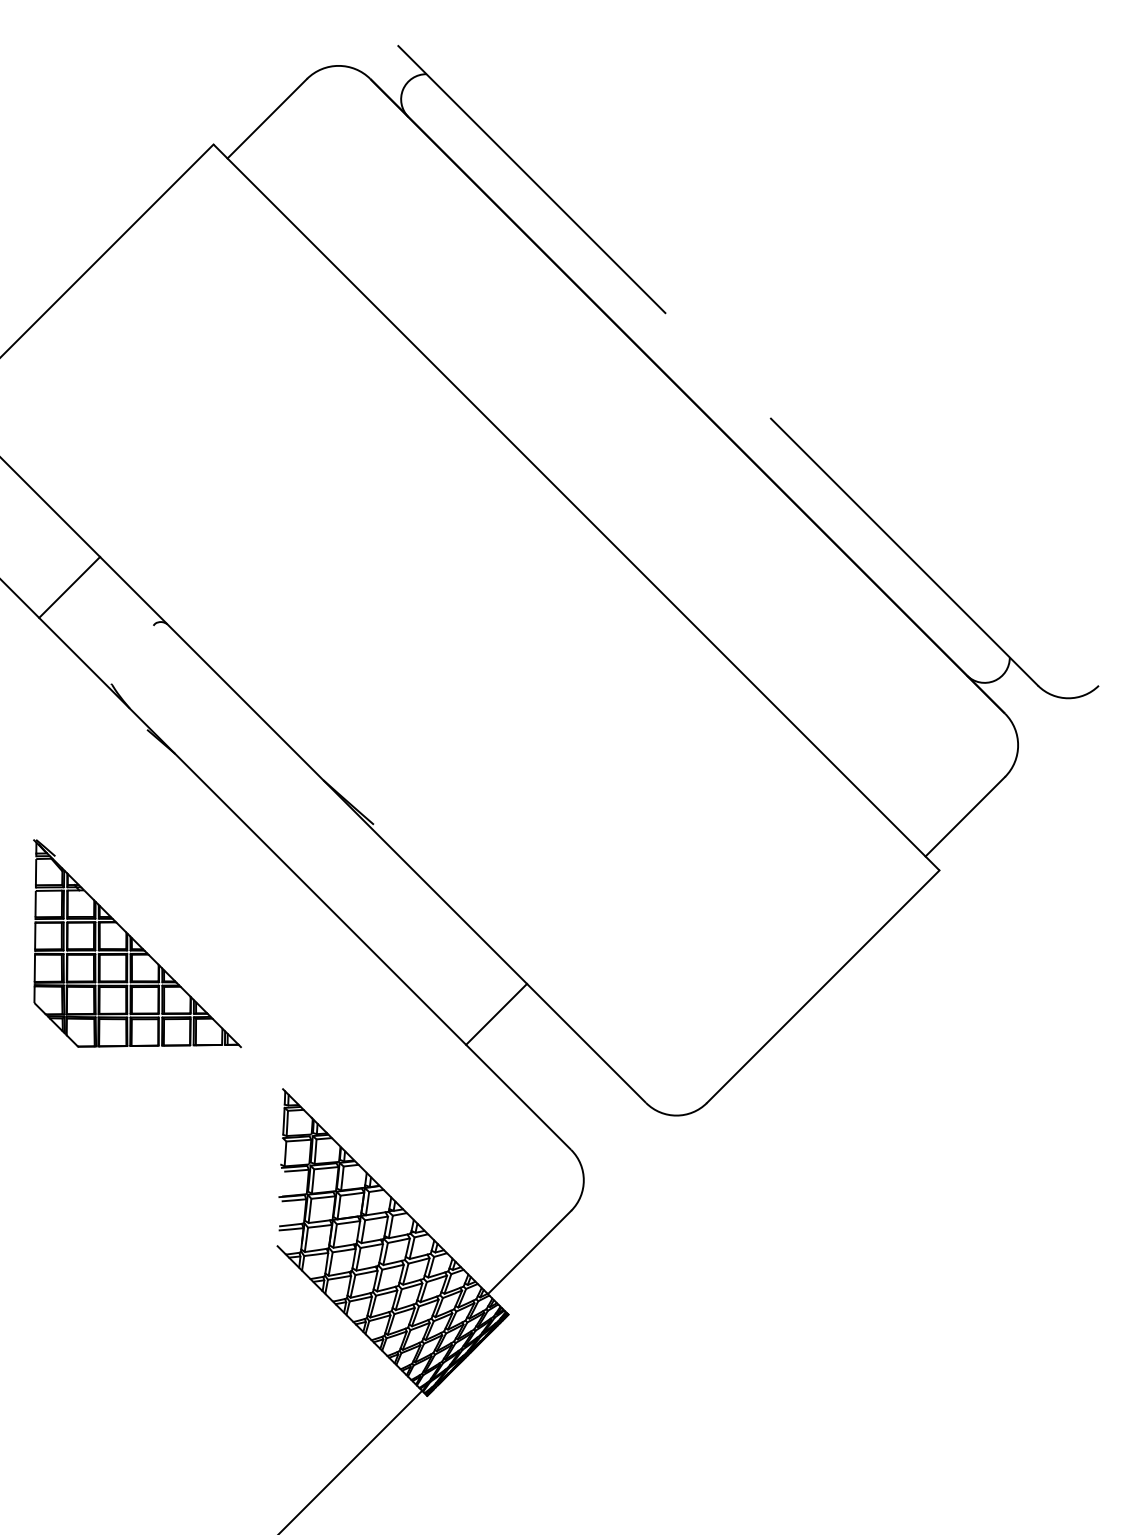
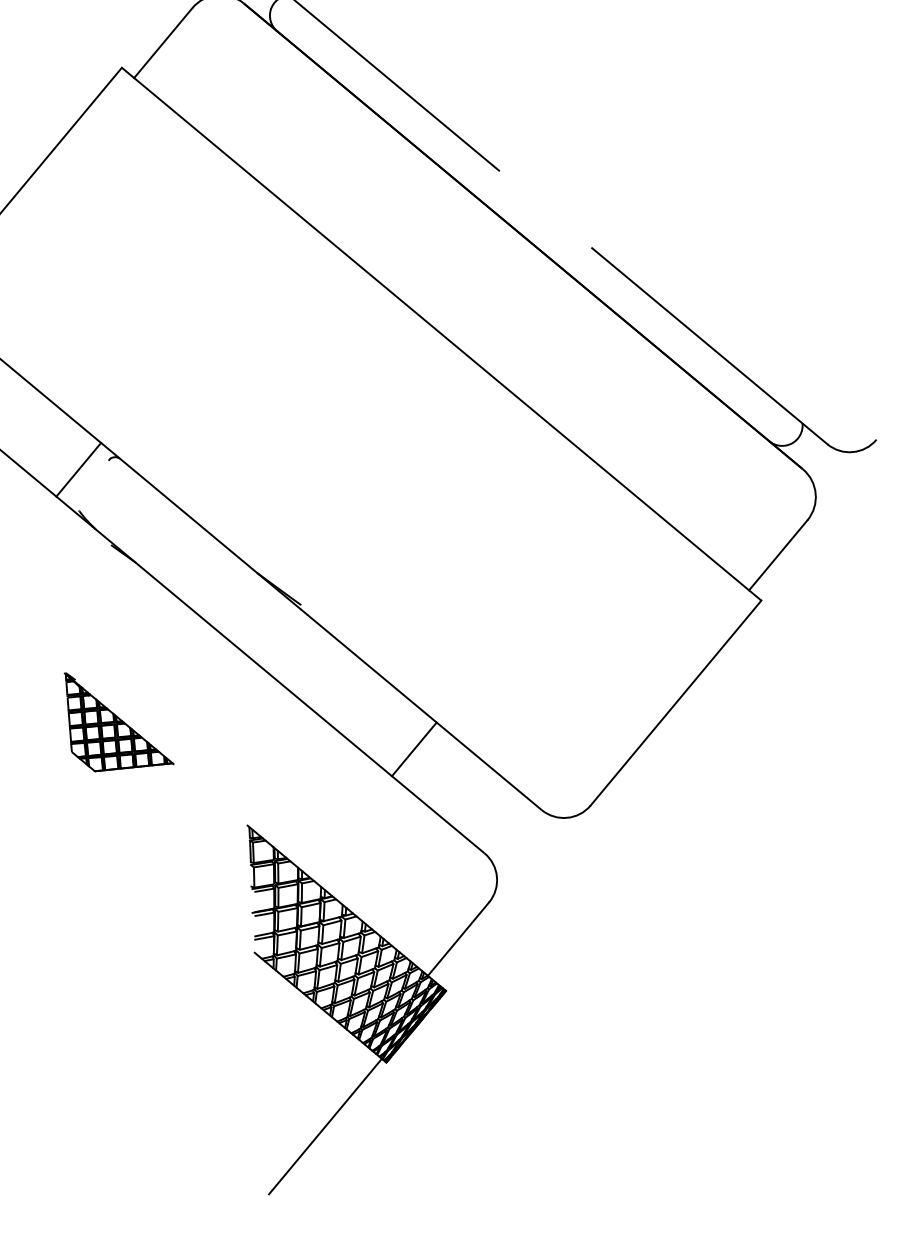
line: (69, 587) -> (78, 469), moved
part: (137, 943) -> (119, 718), size x0.6

